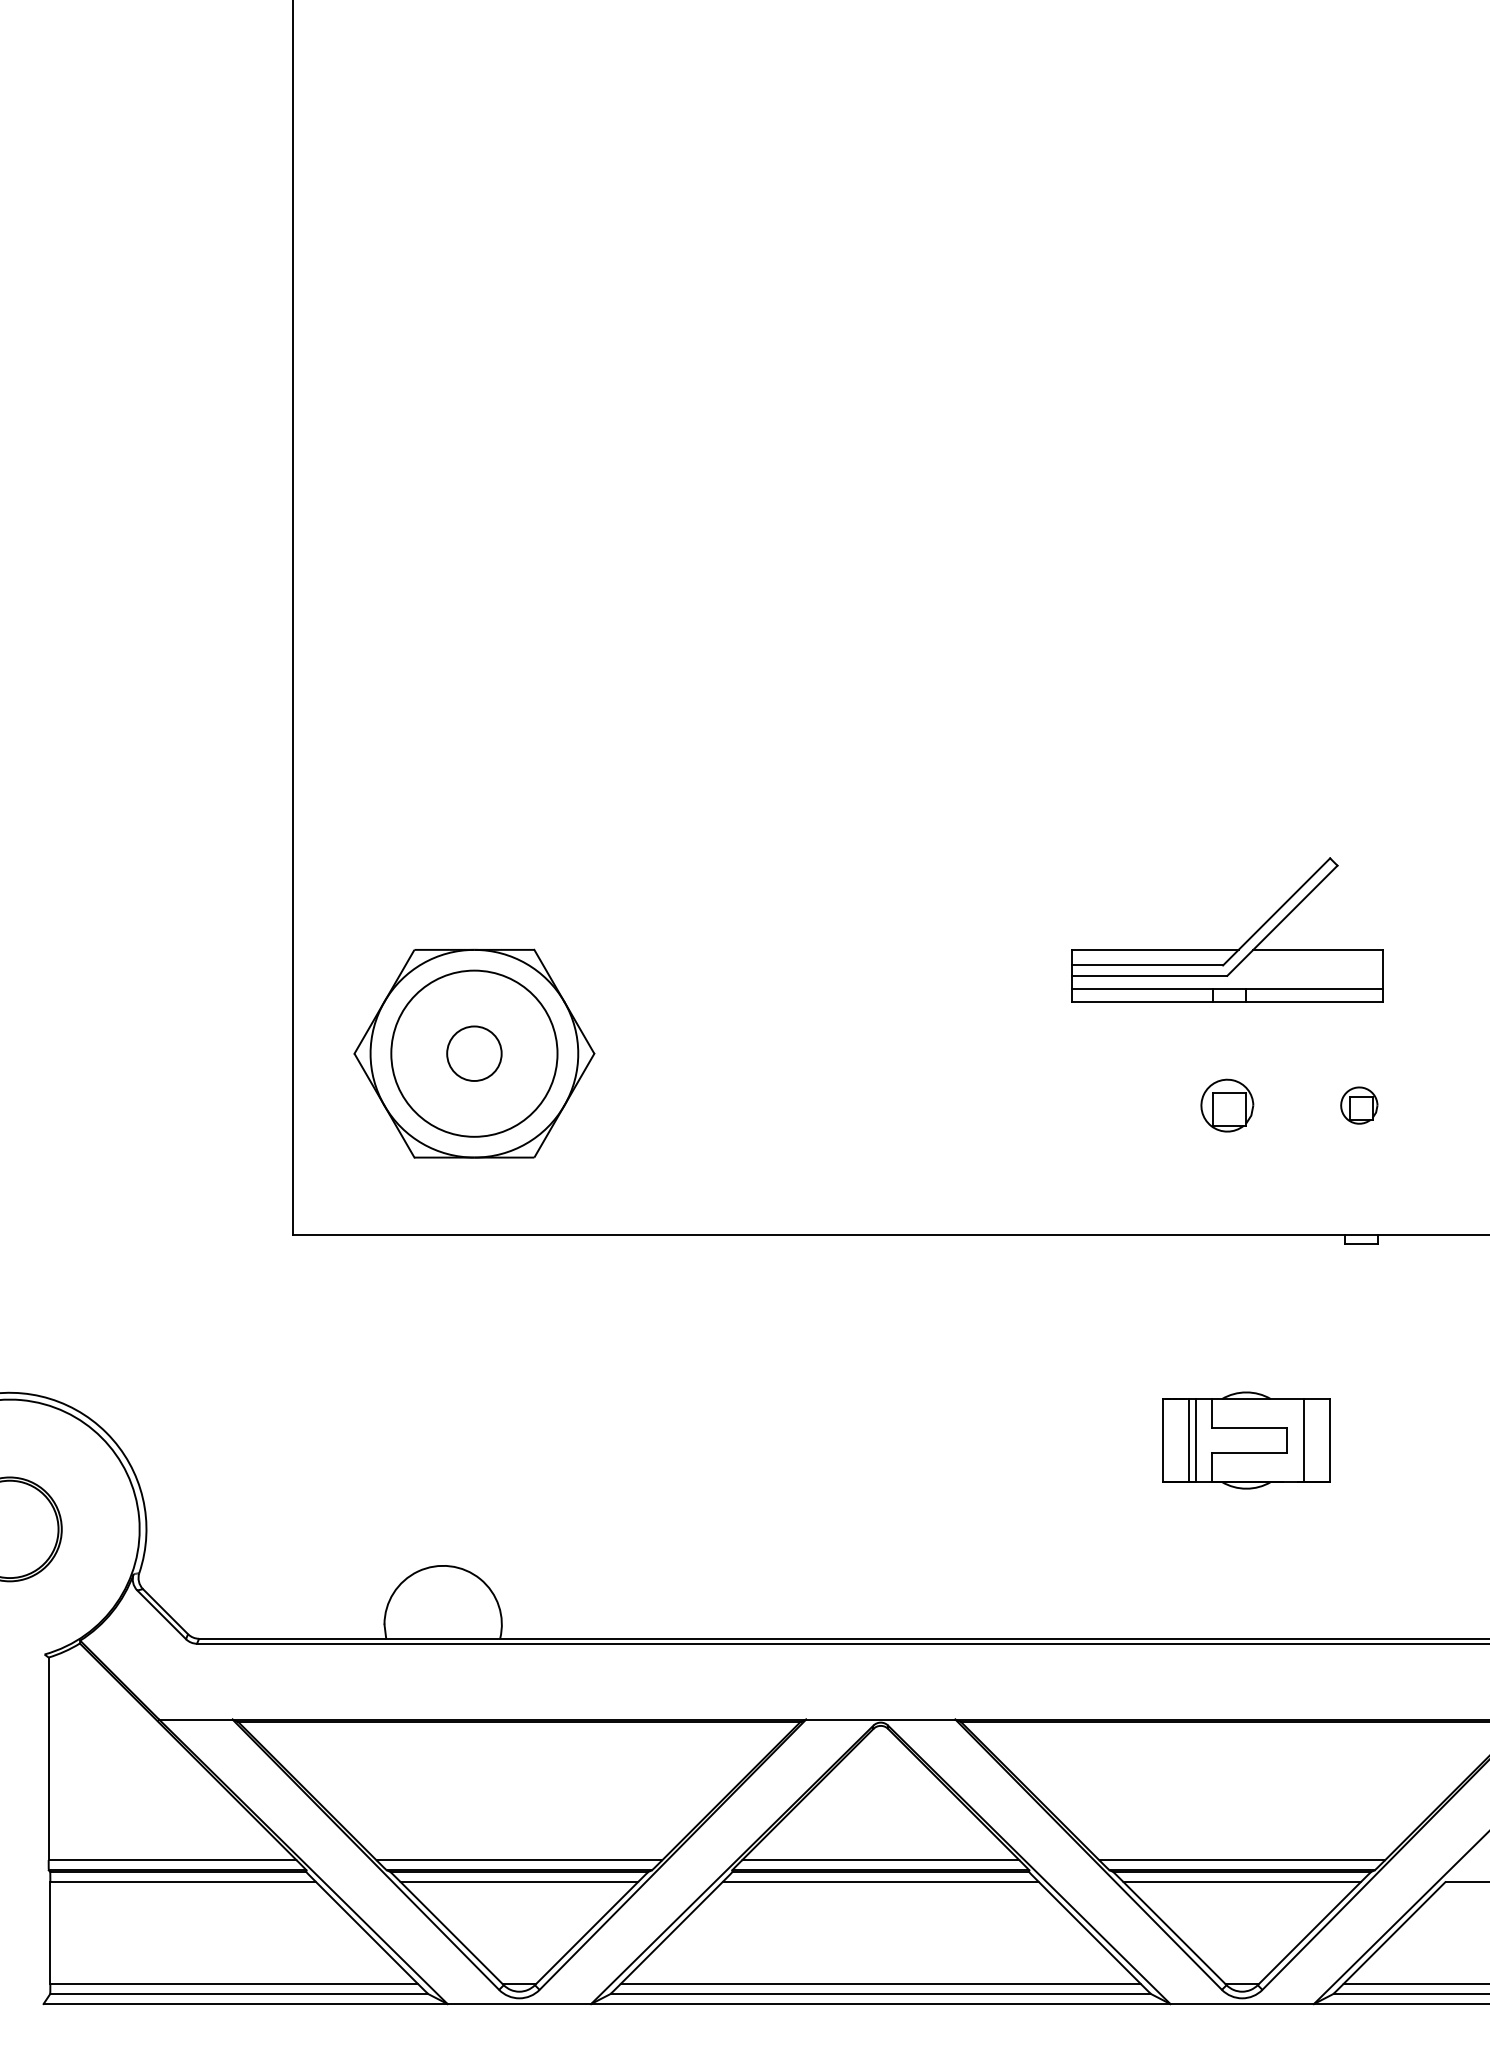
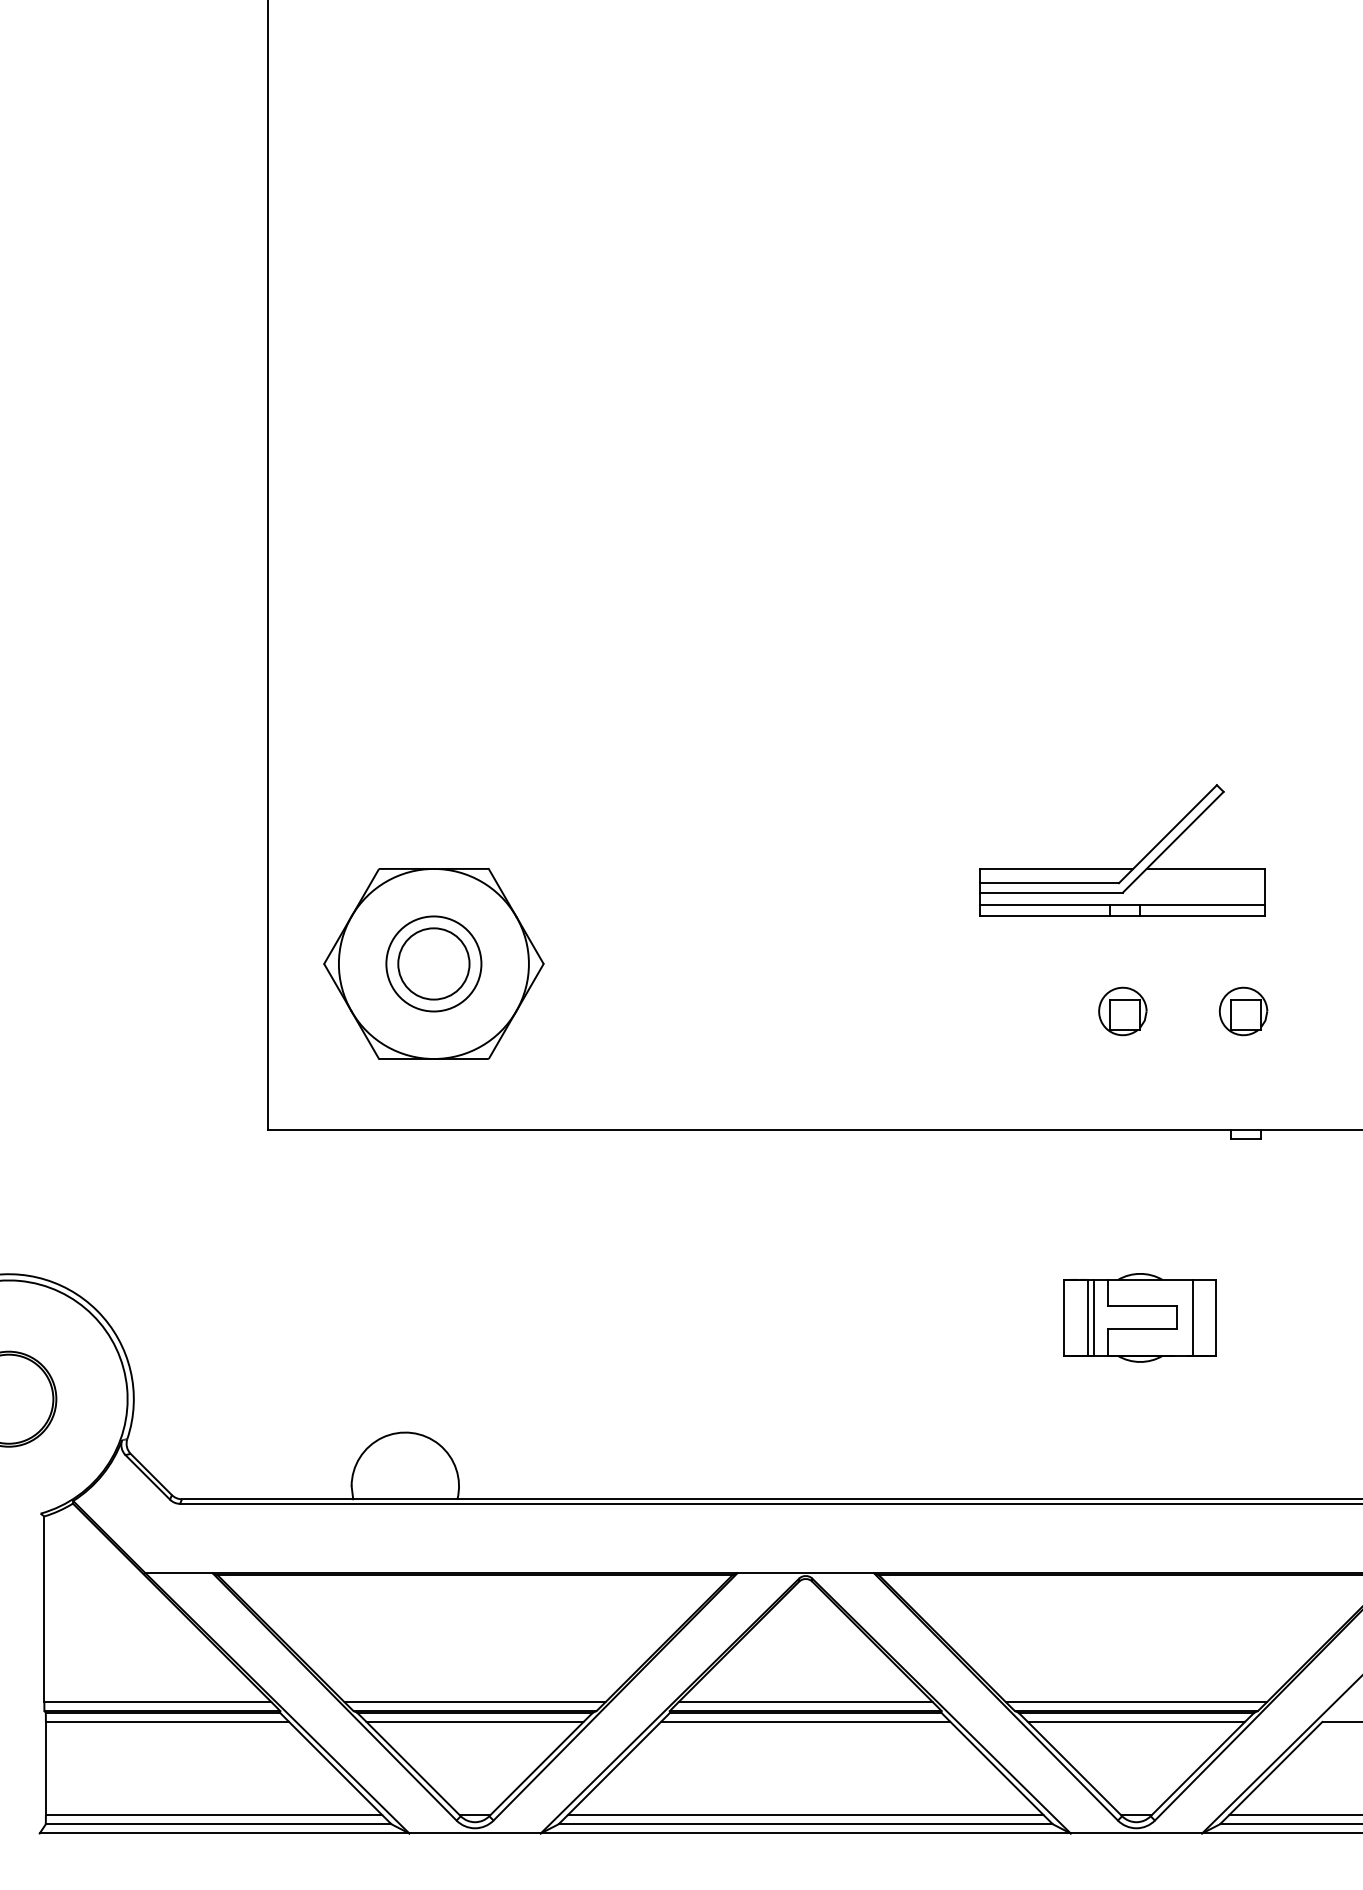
circle: (474, 1053) -> (433, 963), size x0.62
circle: (474, 1053) -> (433, 963), size x1.43
part: (1359, 1105) -> (1243, 1011), size x1.43

